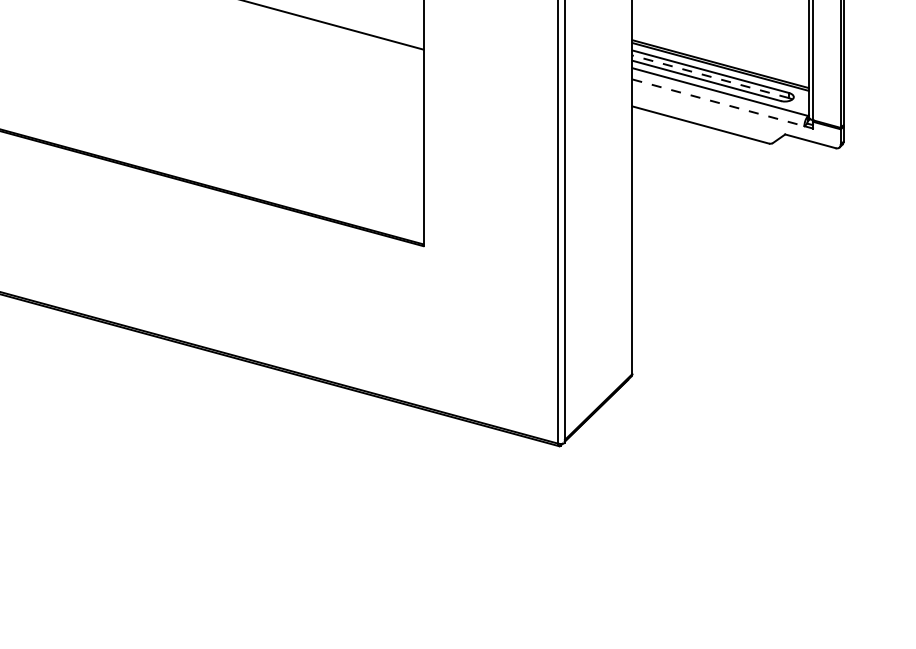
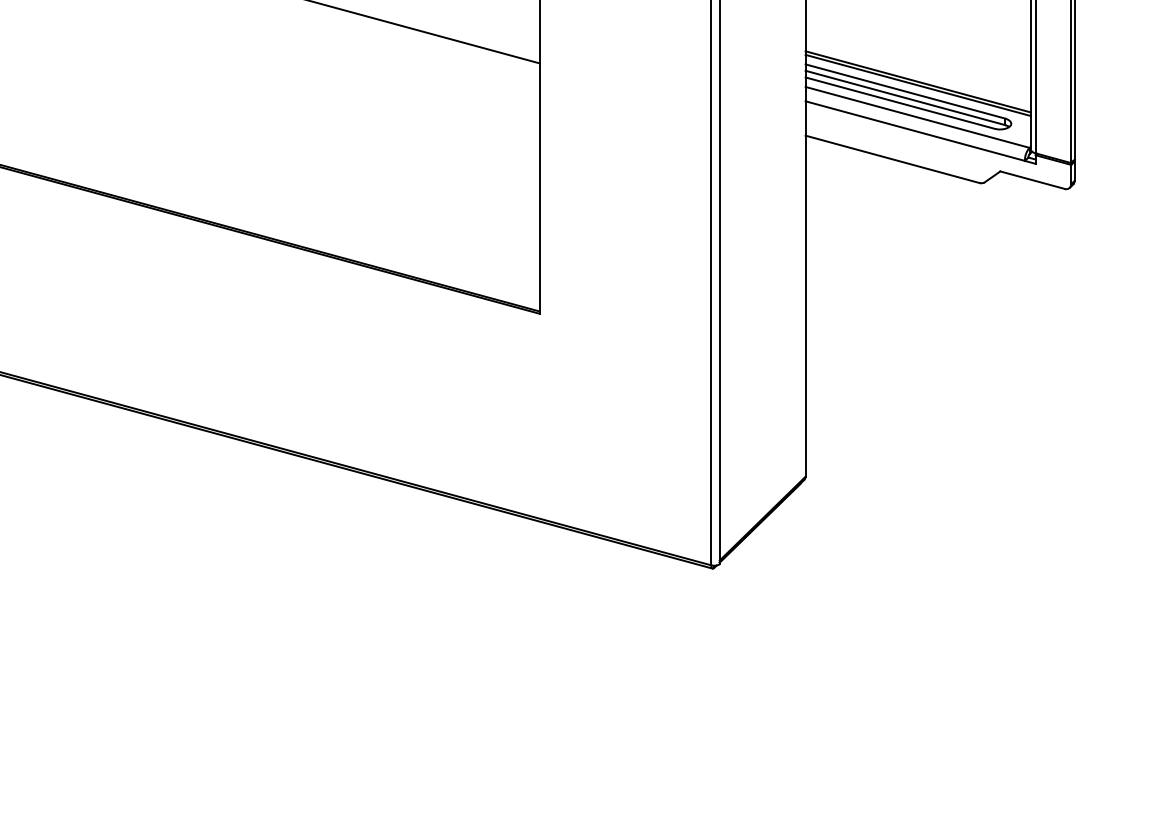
line: (710, 76) -> (905, 97), dashed -> solid
line: (718, 103) -> (915, 131), dashed -> solid

